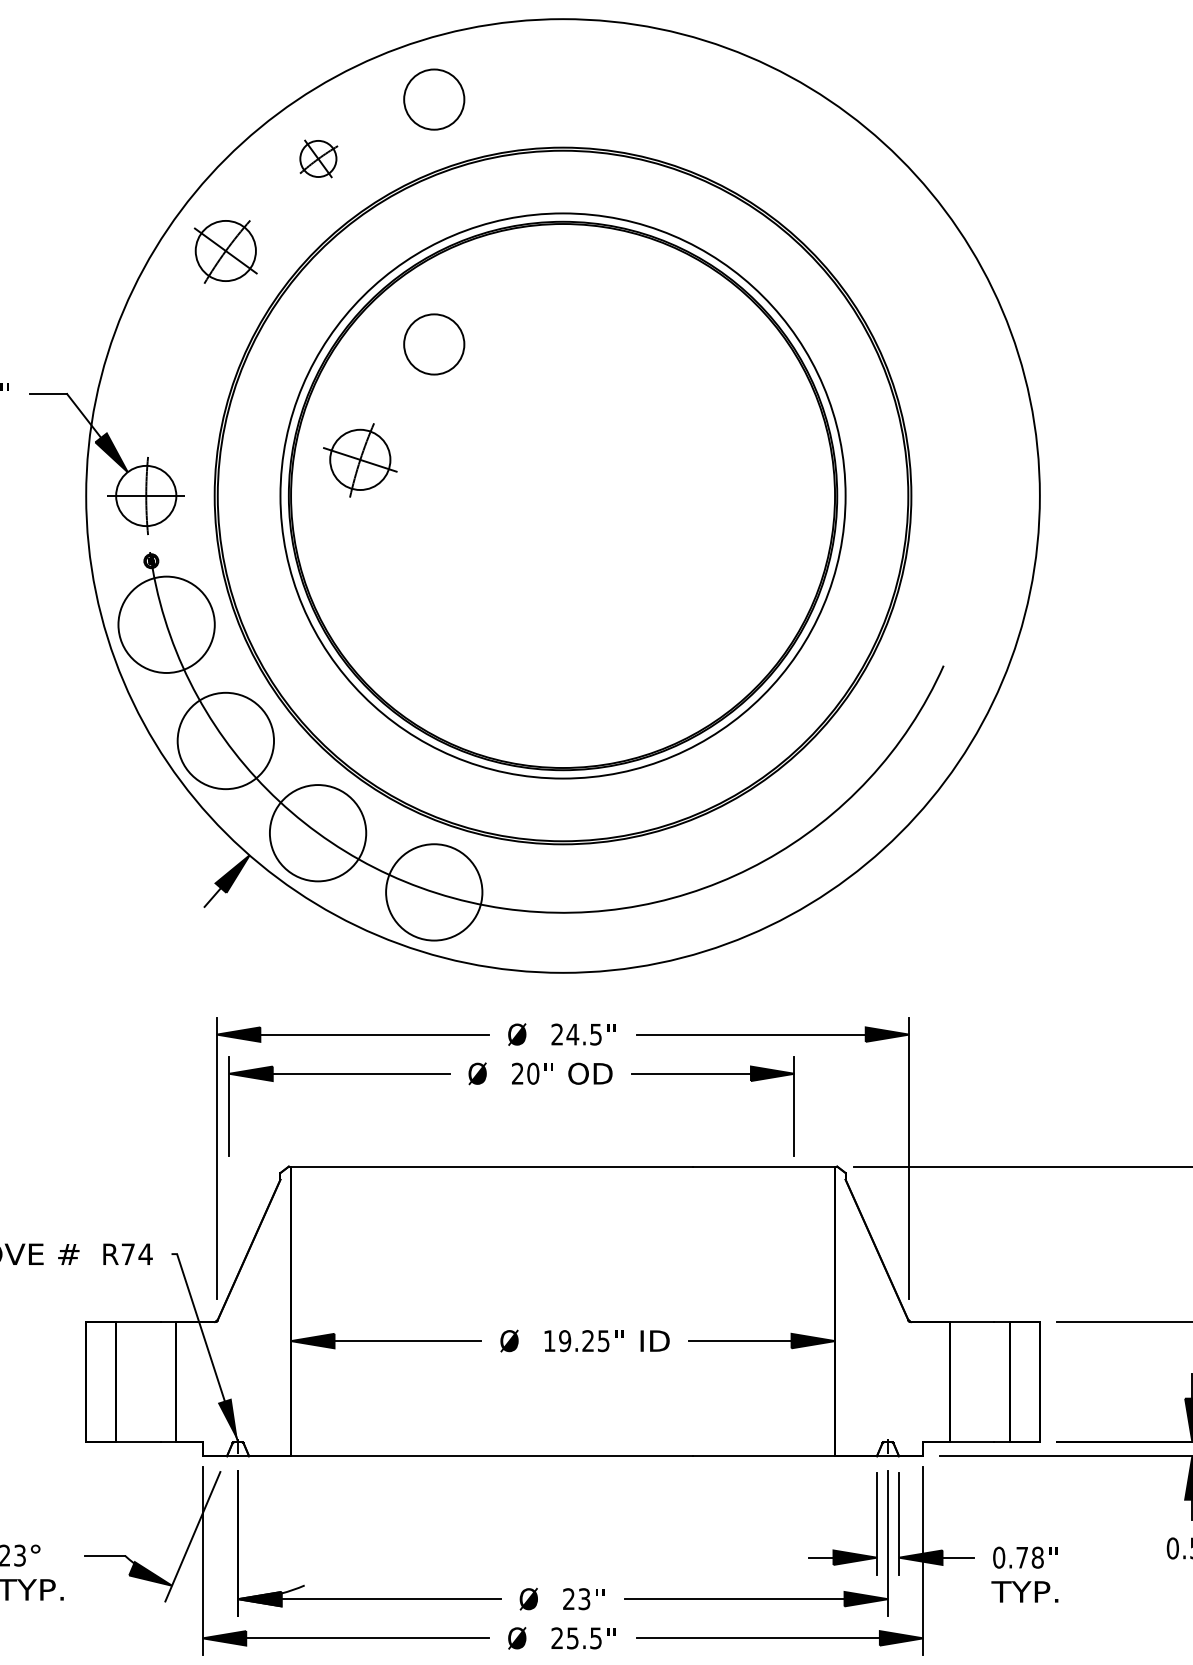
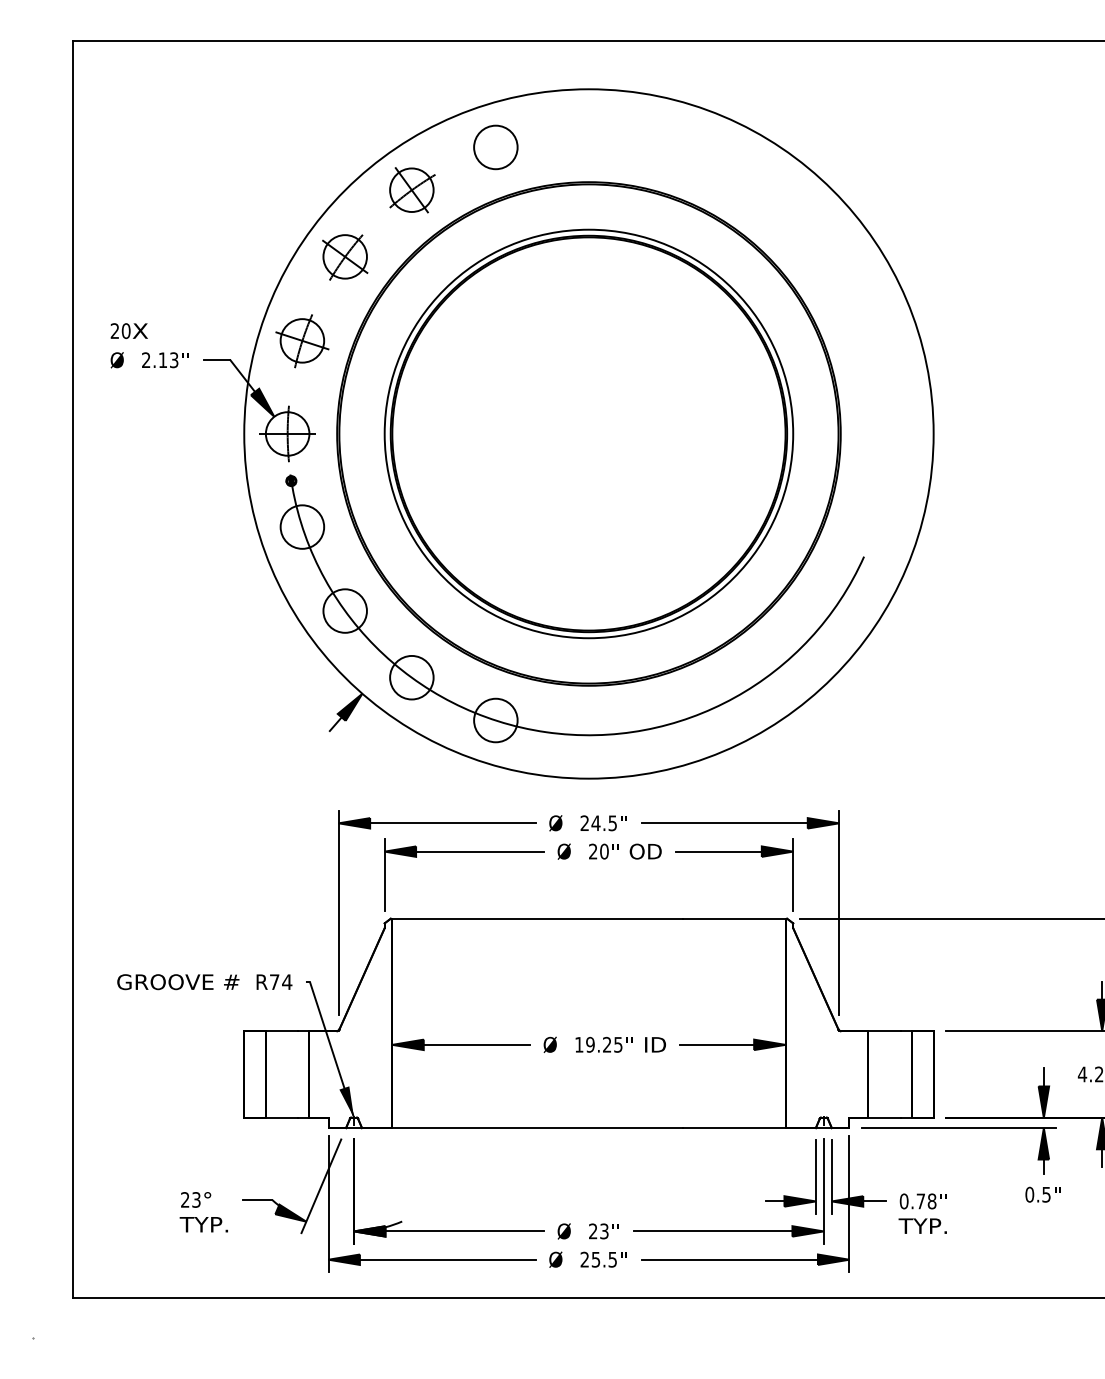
part: (318, 159) -> (412, 190), size x1.67
circle: (433, 344) -> (495, 324), removed
part: (360, 460) -> (302, 341), moved
circle: (166, 623) -> (302, 526), size x0.62
circle: (224, 740) -> (344, 610), size x0.62
circle: (317, 832) -> (411, 677), size x0.62
circle: (433, 892) -> (495, 720), size x0.62
part: (512, 1084) -> (589, 859), moved

